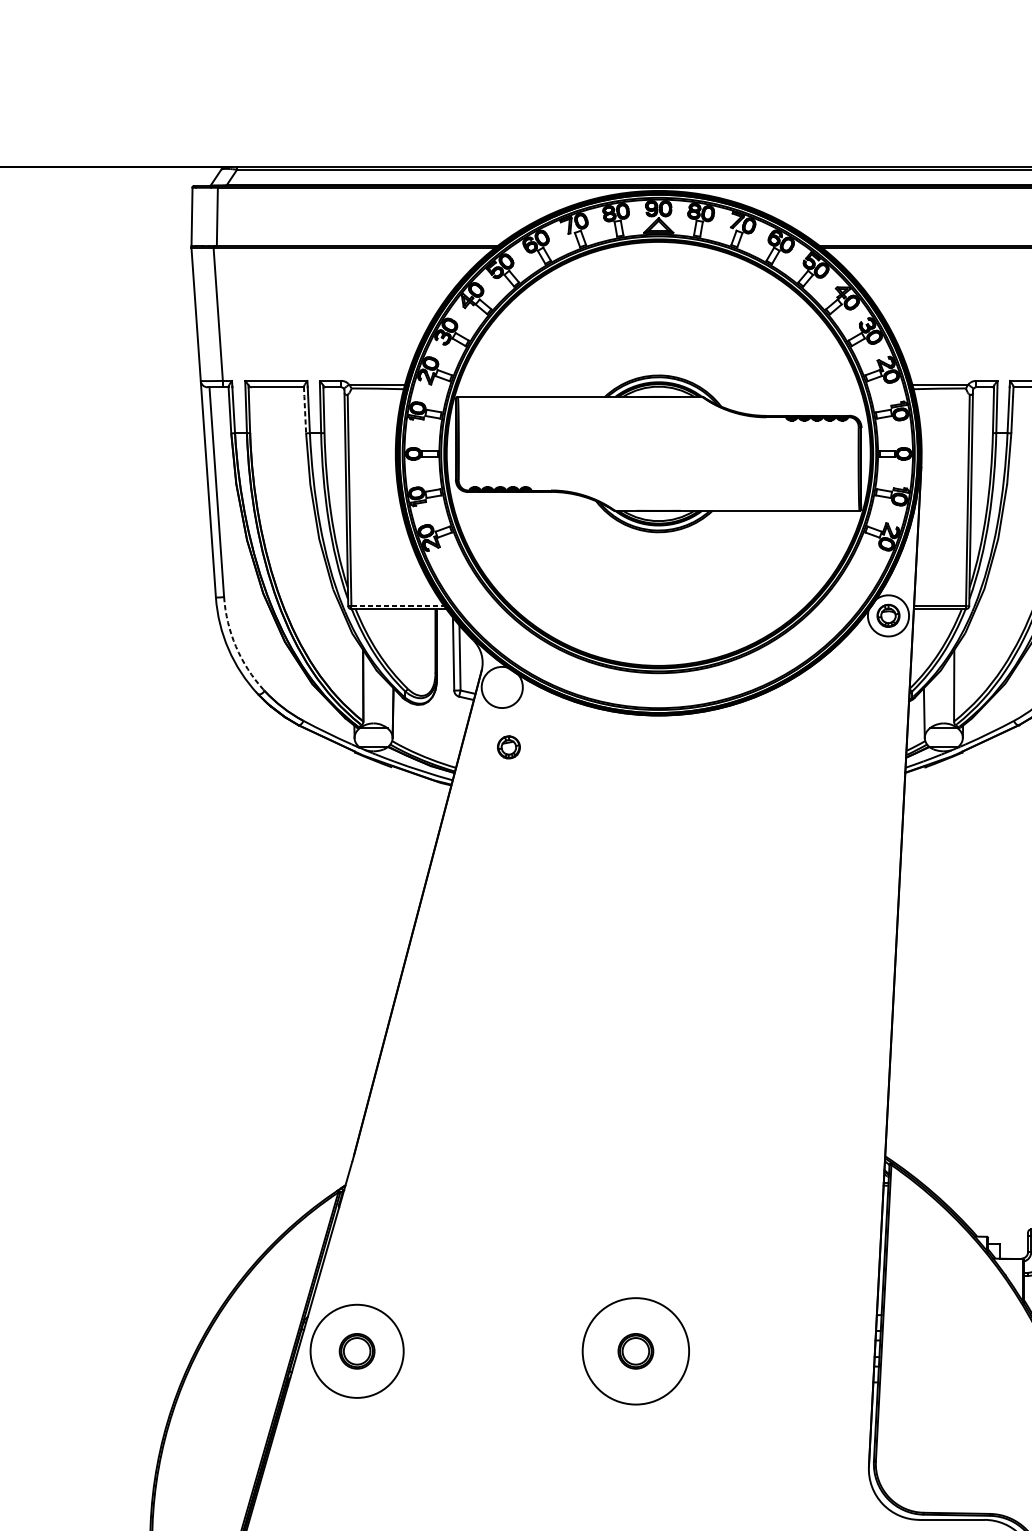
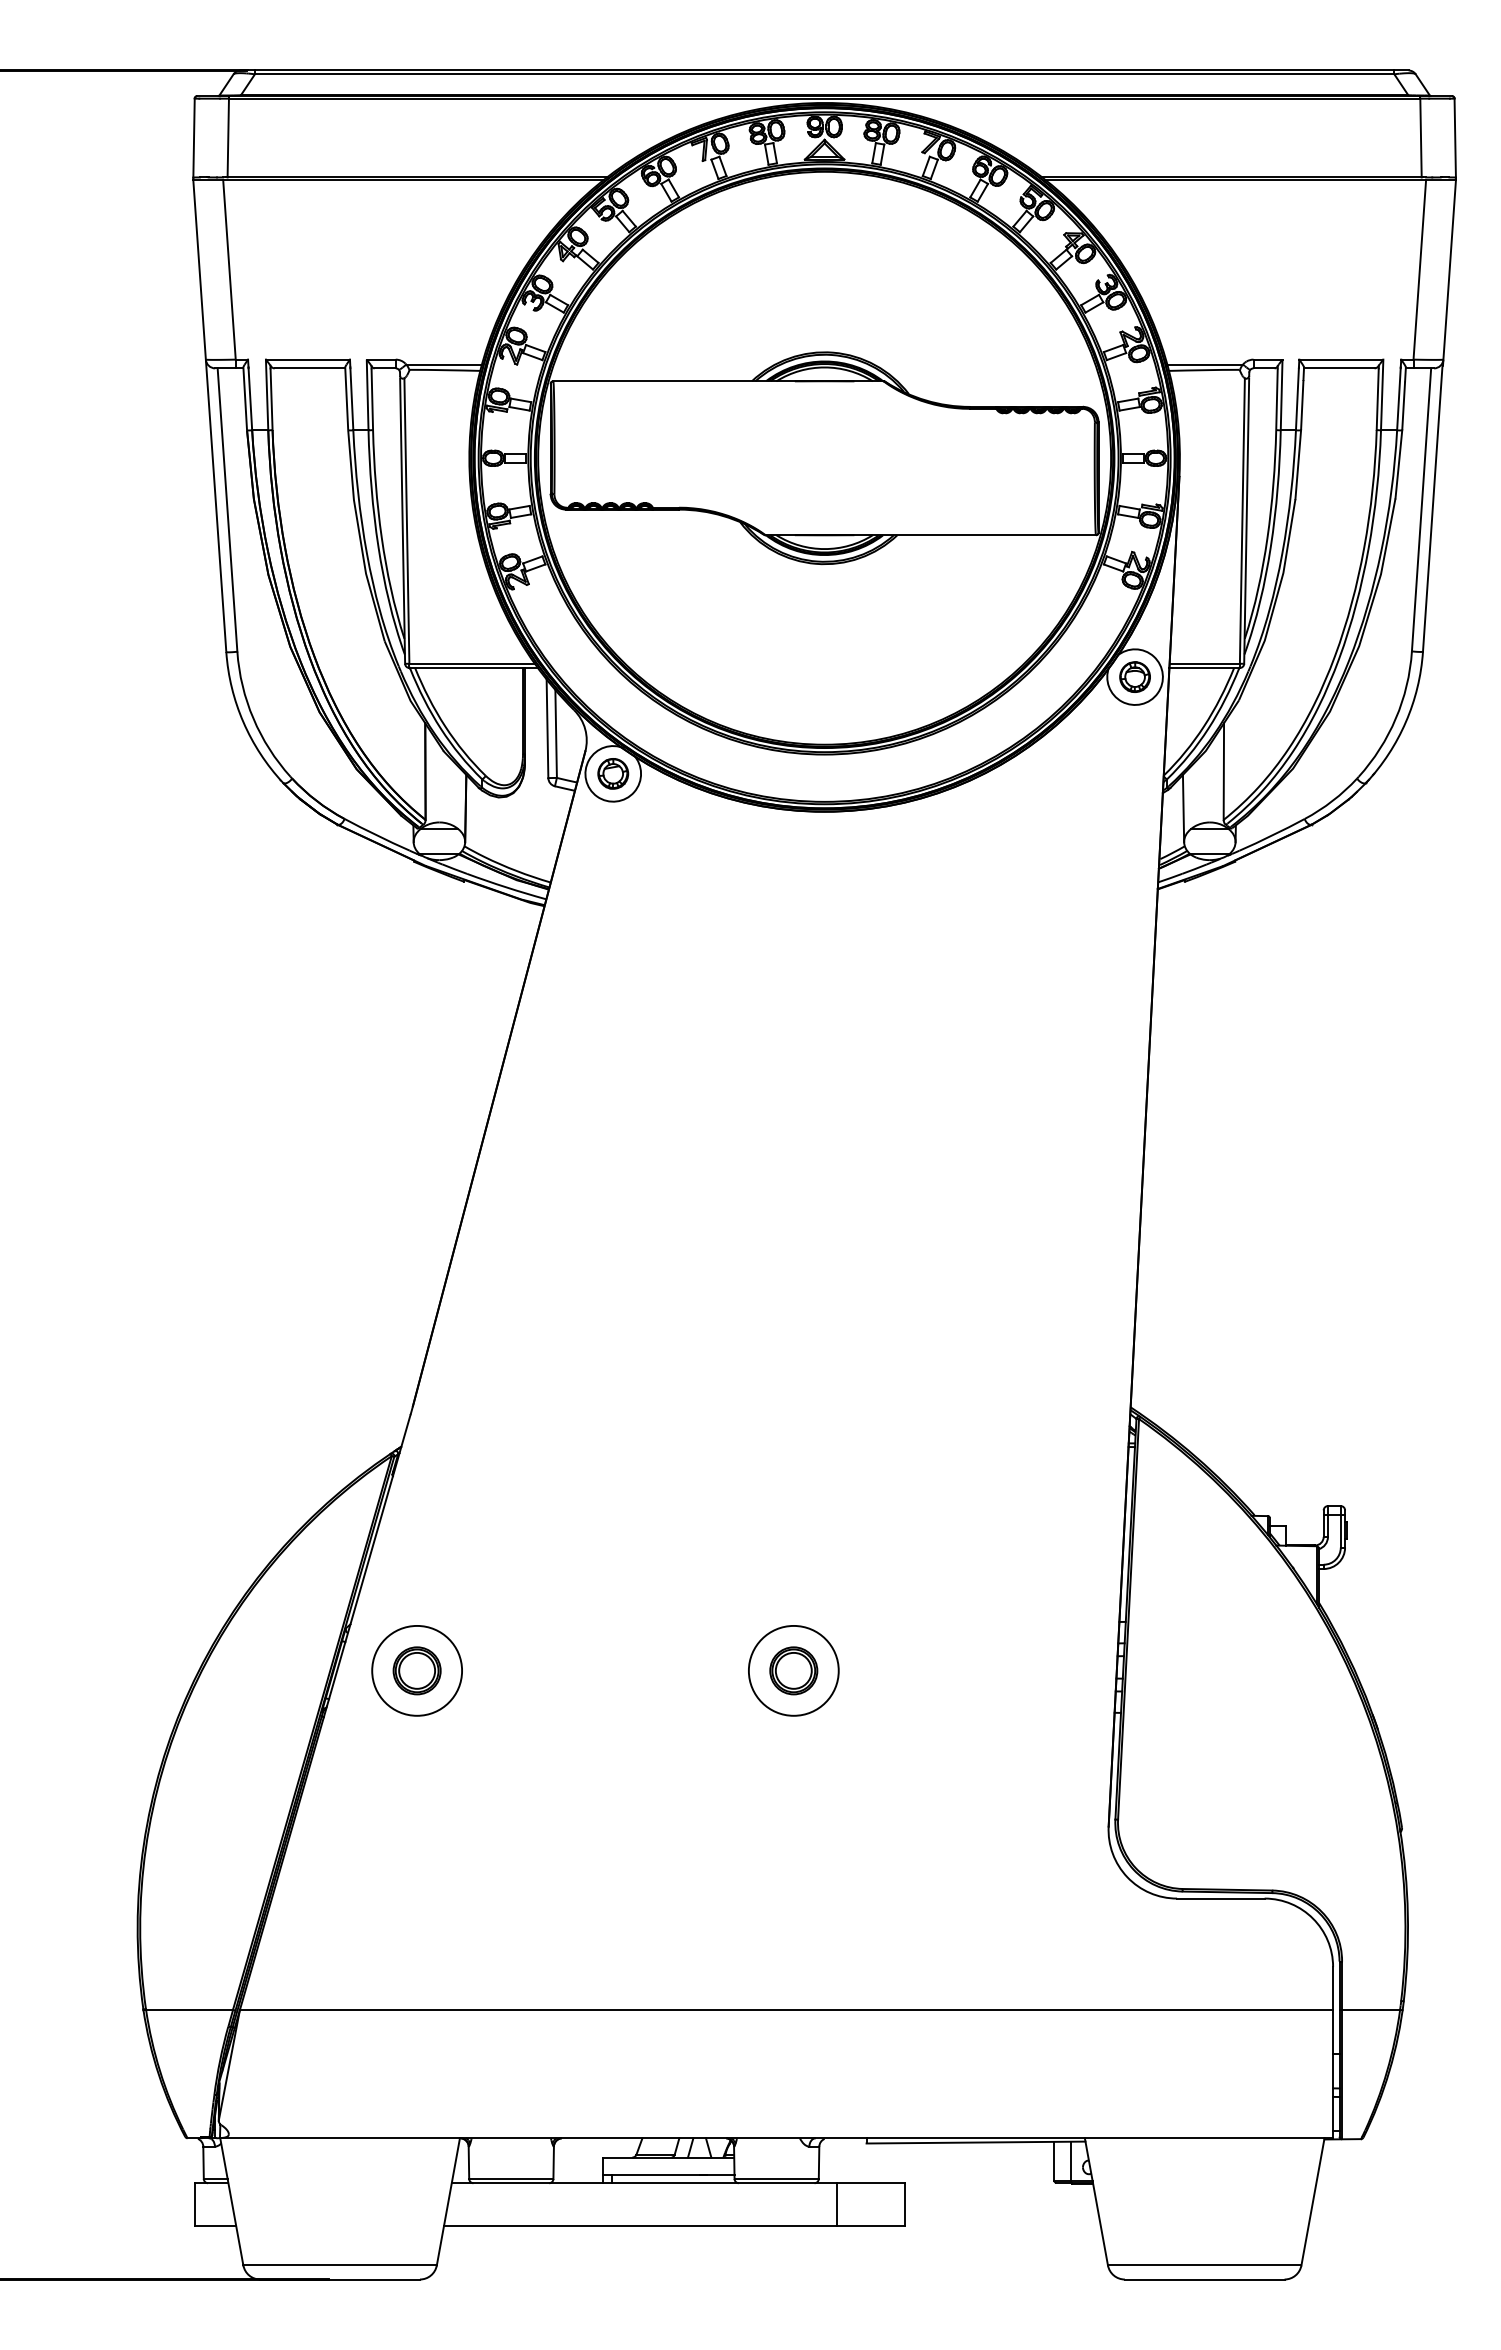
line: (304, 410) -> (346, 399), dashed -> solid
line: (398, 605) -> (472, 663), dashed -> solid
arc: (236, 646) -> (253, 718), dashed -> solid
part: (509, 747) -> (613, 773), moved
circle: (357, 1351) -> (417, 1670), size x0.71
circle: (635, 1351) -> (793, 1670), size x0.62

